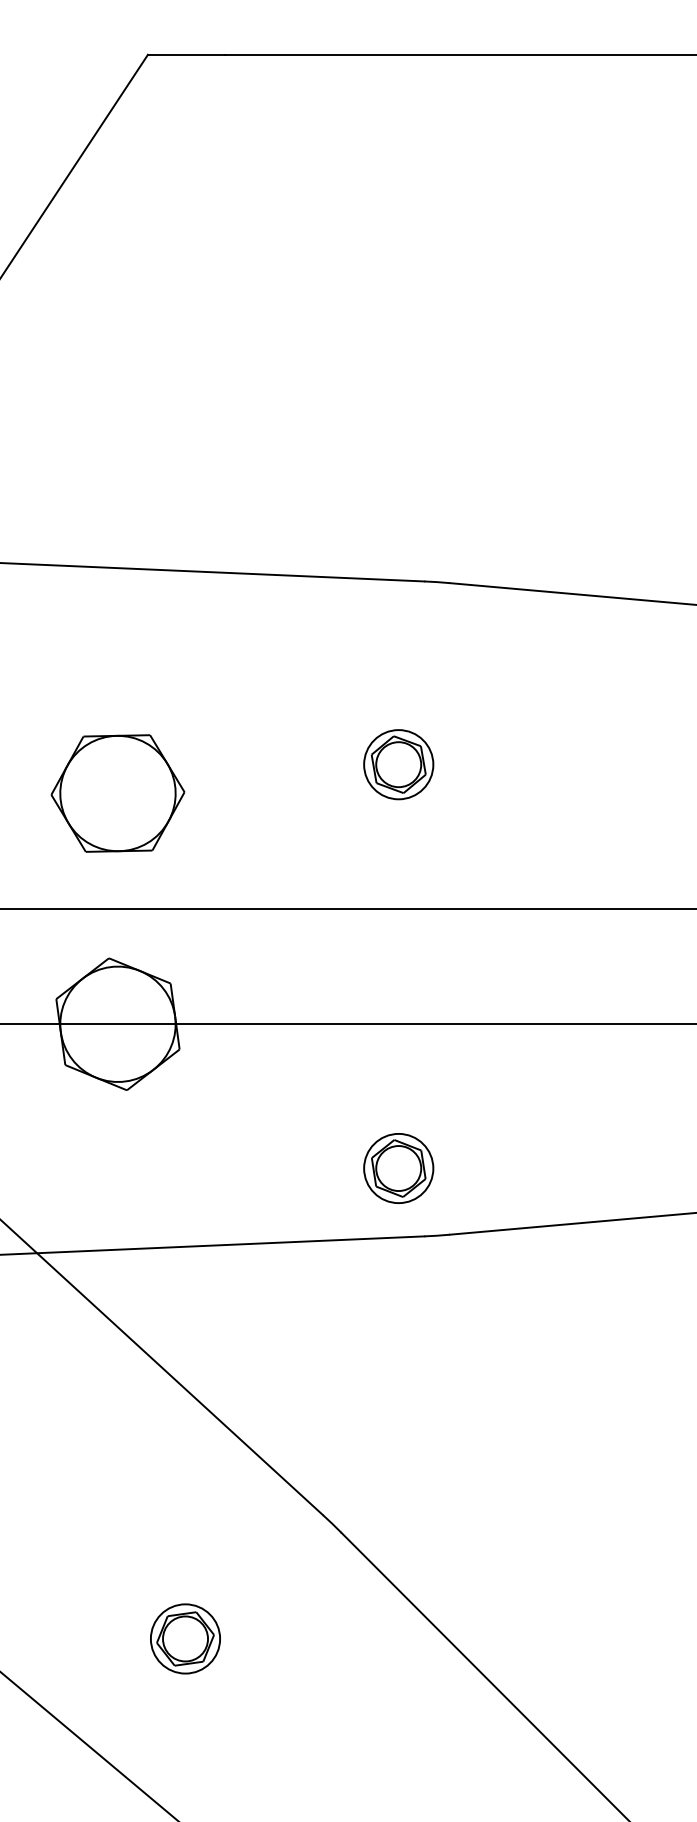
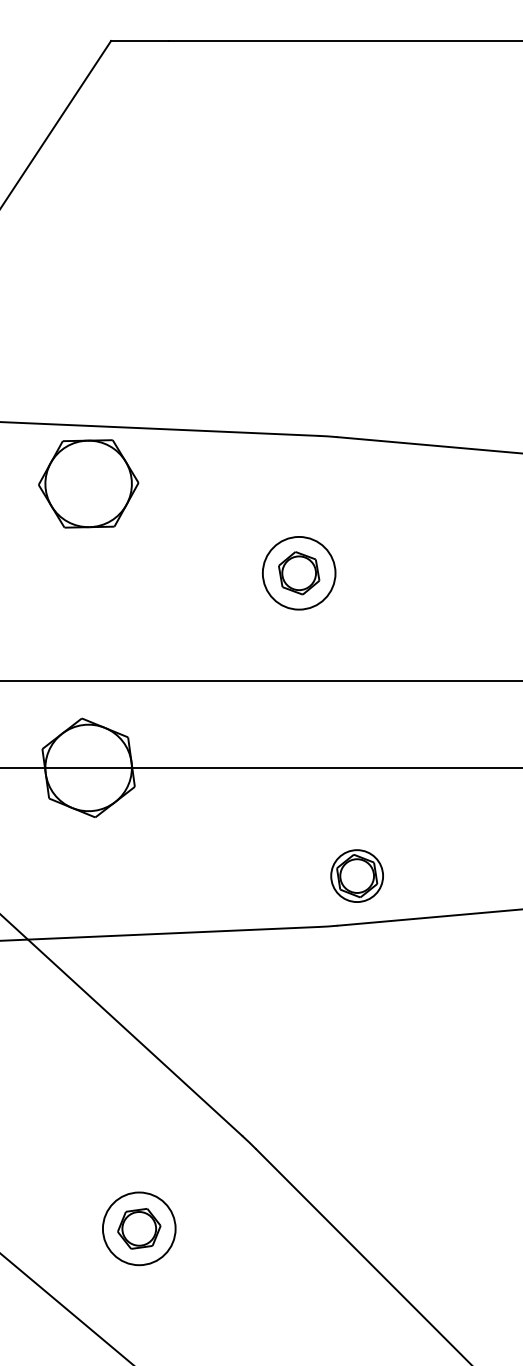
circle: (399, 764) -> (299, 573), size x1.4
part: (117, 792) -> (88, 483), moved
part: (397, 1167) -> (356, 875), moved
circle: (185, 1638) -> (139, 1228), size x1.4

